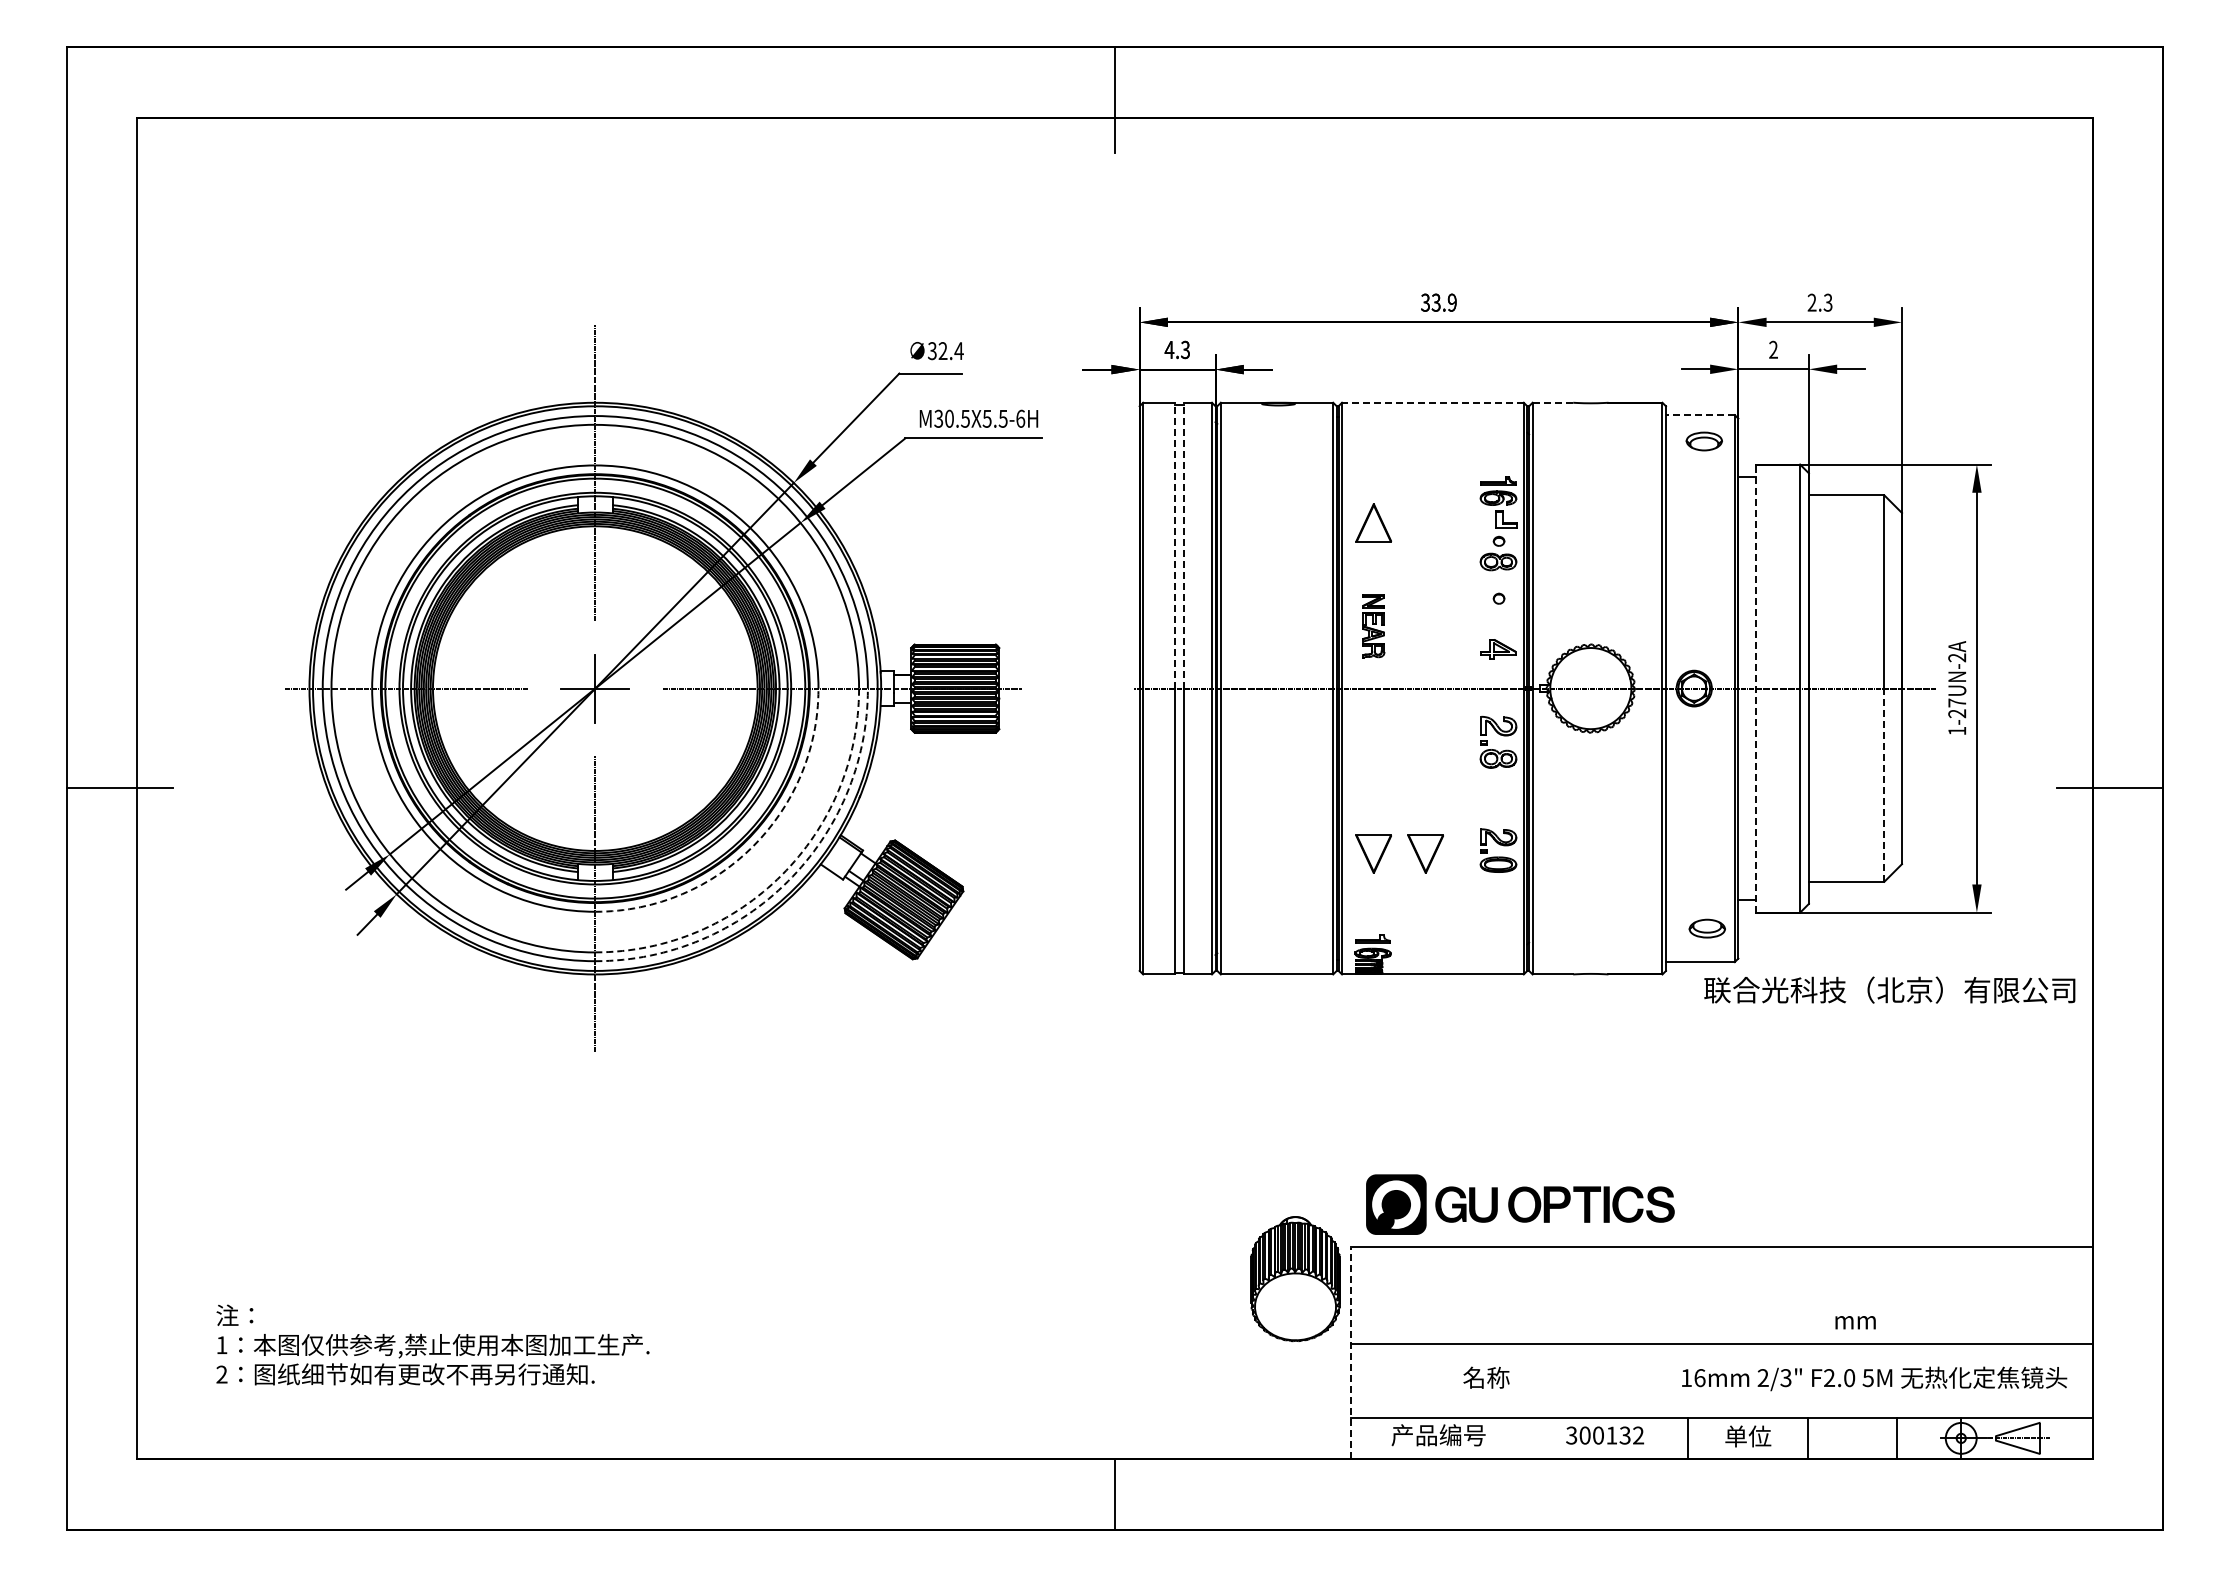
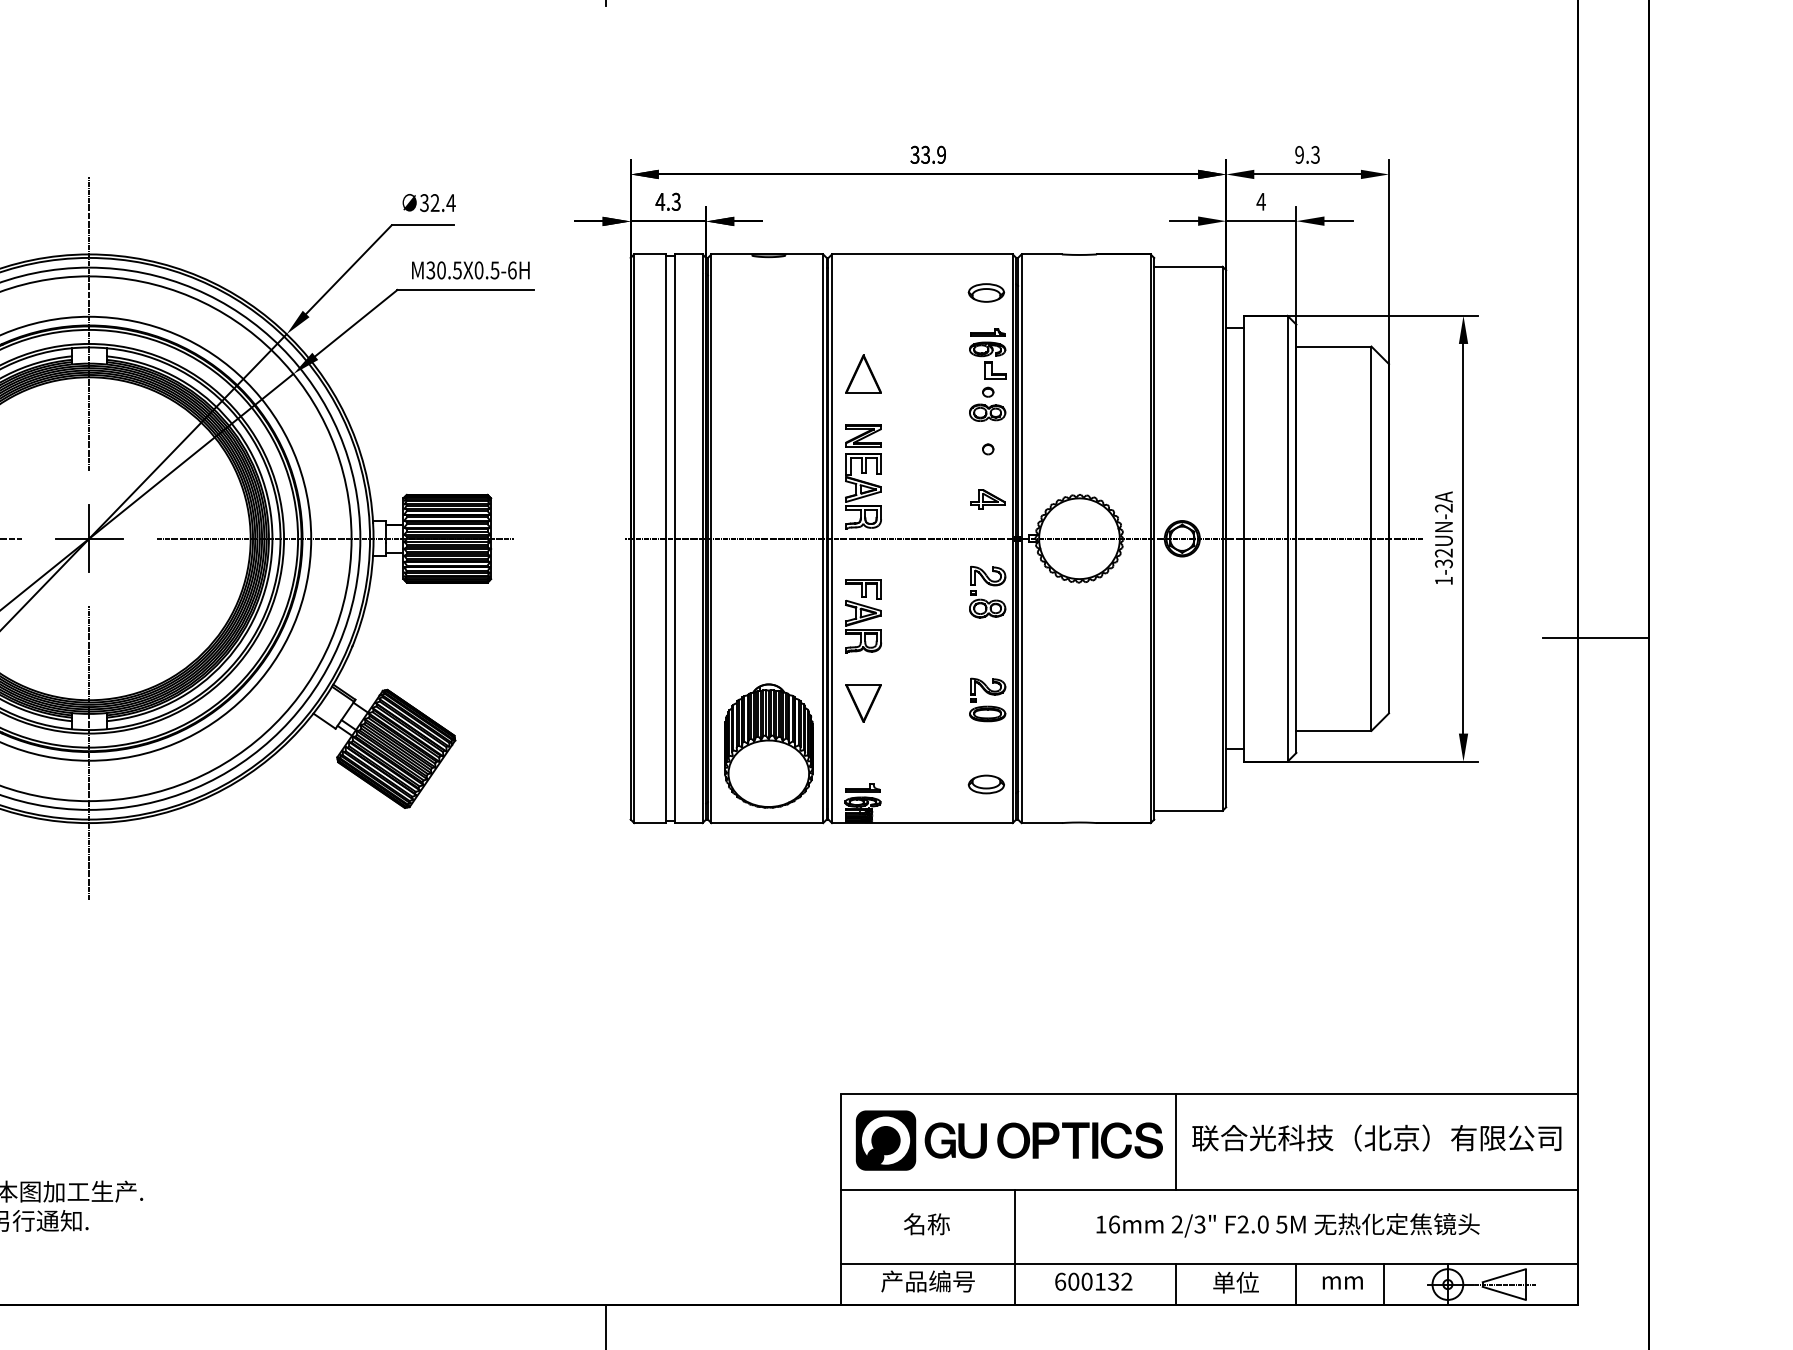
text: (1811, 302) -> (1298, 154), 2.3 -> 9.3
text: (1773, 349) -> (1261, 201), 2 -> 4
line: (1432, 402) -> (921, 254), dashed -> solid
line: (1552, 402) -> (1041, 254), dashed -> solid
line: (1699, 415) -> (1187, 267), dashed -> solid
text: (986, 418) -> (478, 270), M30.5X5.5-6H -> M30.5X0.5-6H
part: (1703, 441) -> (985, 292), moved
line: (1174, 545) -> (665, 396), dashed -> solid
line: (1183, 545) -> (674, 396), dashed -> solid
part: (1373, 626) -> (863, 476), size x1.67
line: (1755, 688) -> (1243, 538), dashed -> solid
text: (1957, 708) -> (1444, 558), 1-27UN-2A -> 1-32UN-2A
part: (1373, 766) -> (863, 616), added
line: (1884, 785) -> (1371, 635), dashed -> solid
arc: (753, 846) -> (246, 695), dashed -> solid
part: (1425, 853) -> (915, 702), removed
arc: (781, 875) -> (274, 724), dashed -> solid
arc: (788, 881) -> (281, 730), dashed -> solid
part: (1706, 928) -> (985, 784), moved
text: (1889, 989) -> (1376, 1137), moved
part: (1520, 1204) -> (1009, 1140), moved
part: (1295, 1279) -> (768, 746), moved
line: (1687, 1295) -> (1175, 1142), added
text: (1855, 1322) -> (1342, 1282), moved
line: (1351, 1353) -> (841, 1200), dashed -> solid
text: (1486, 1377) -> (926, 1224), moved
text: (1874, 1378) -> (1288, 1224), moved
line: (1526, 1401) -> (1015, 1247), added
text: (1571, 1435) -> (1060, 1281), 300132 -> 600132

